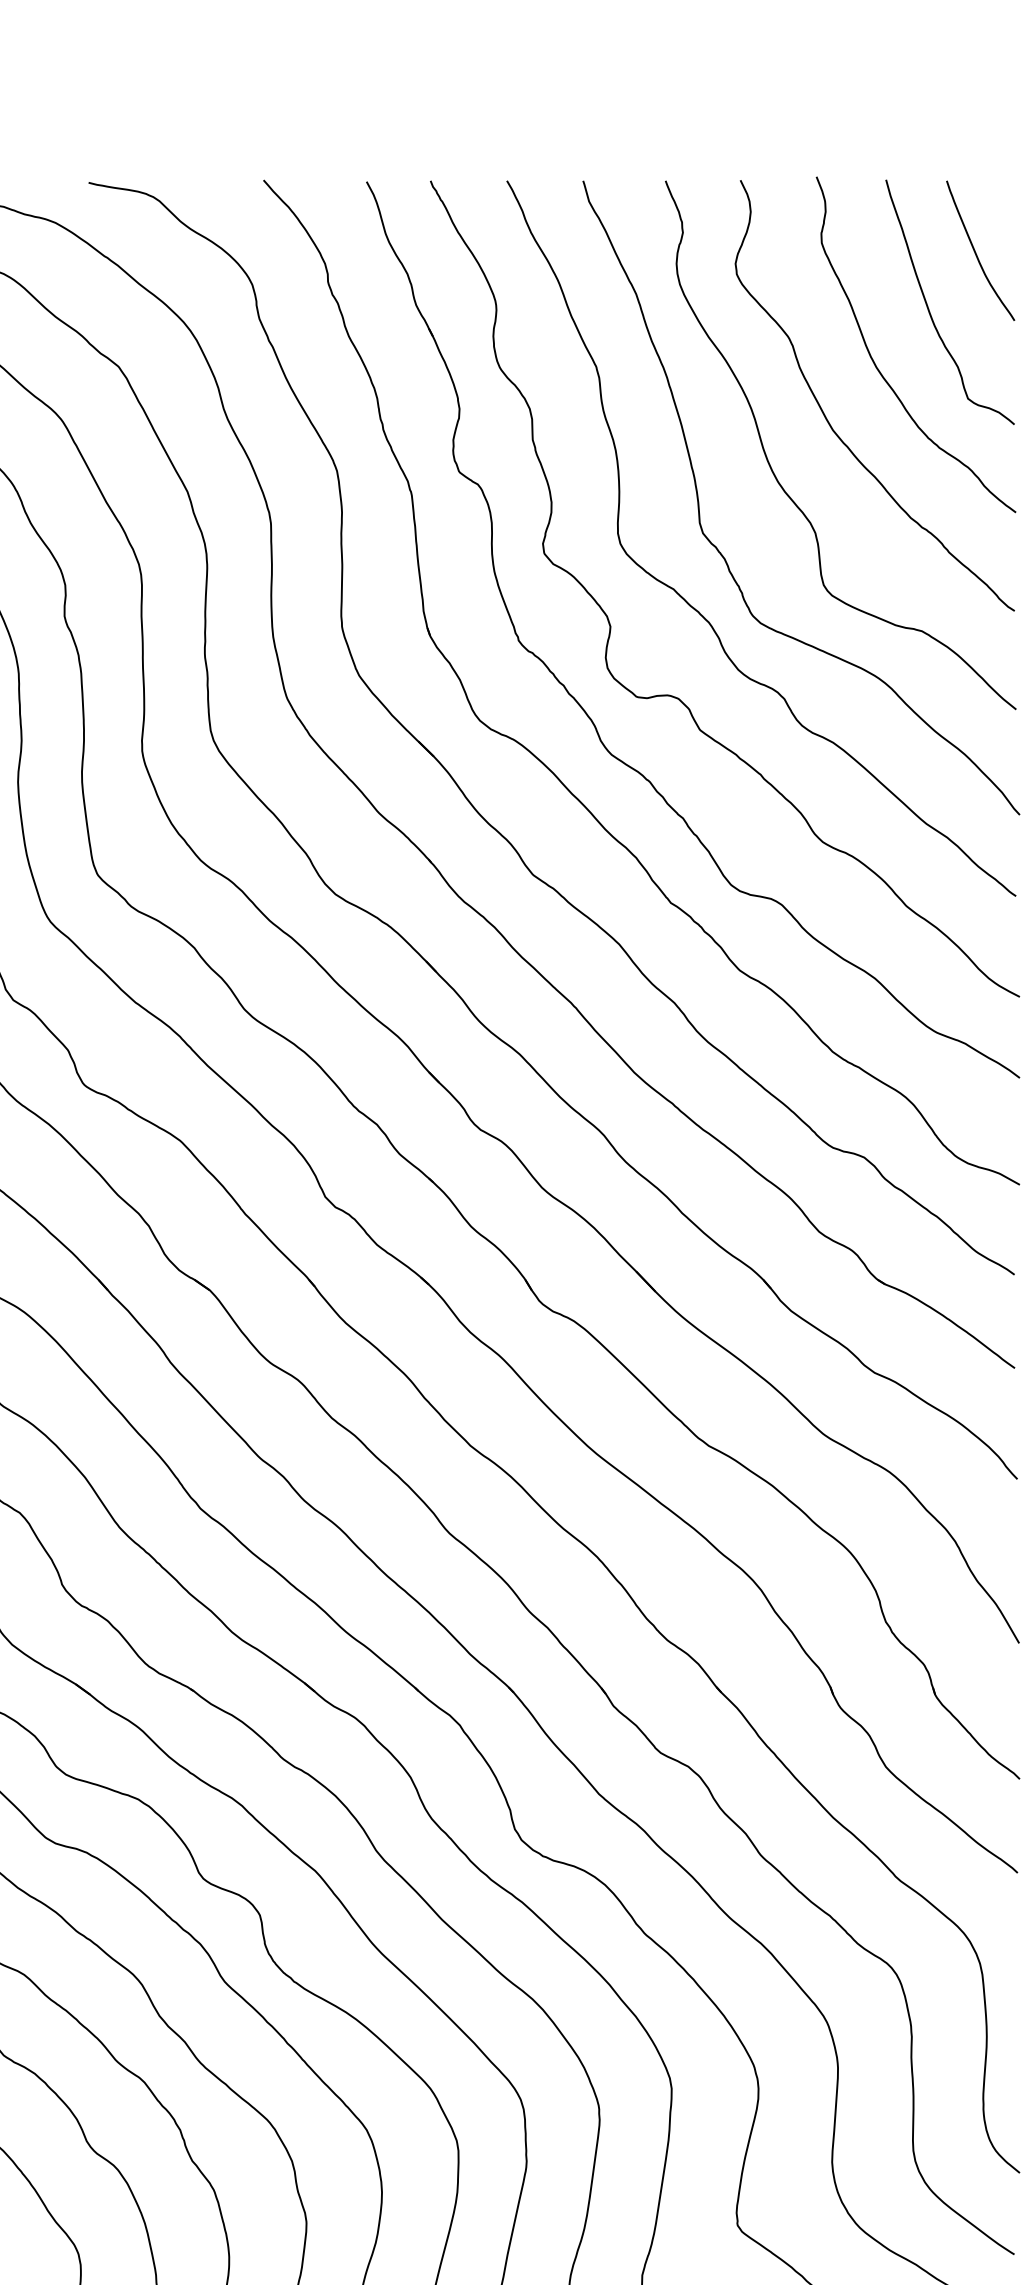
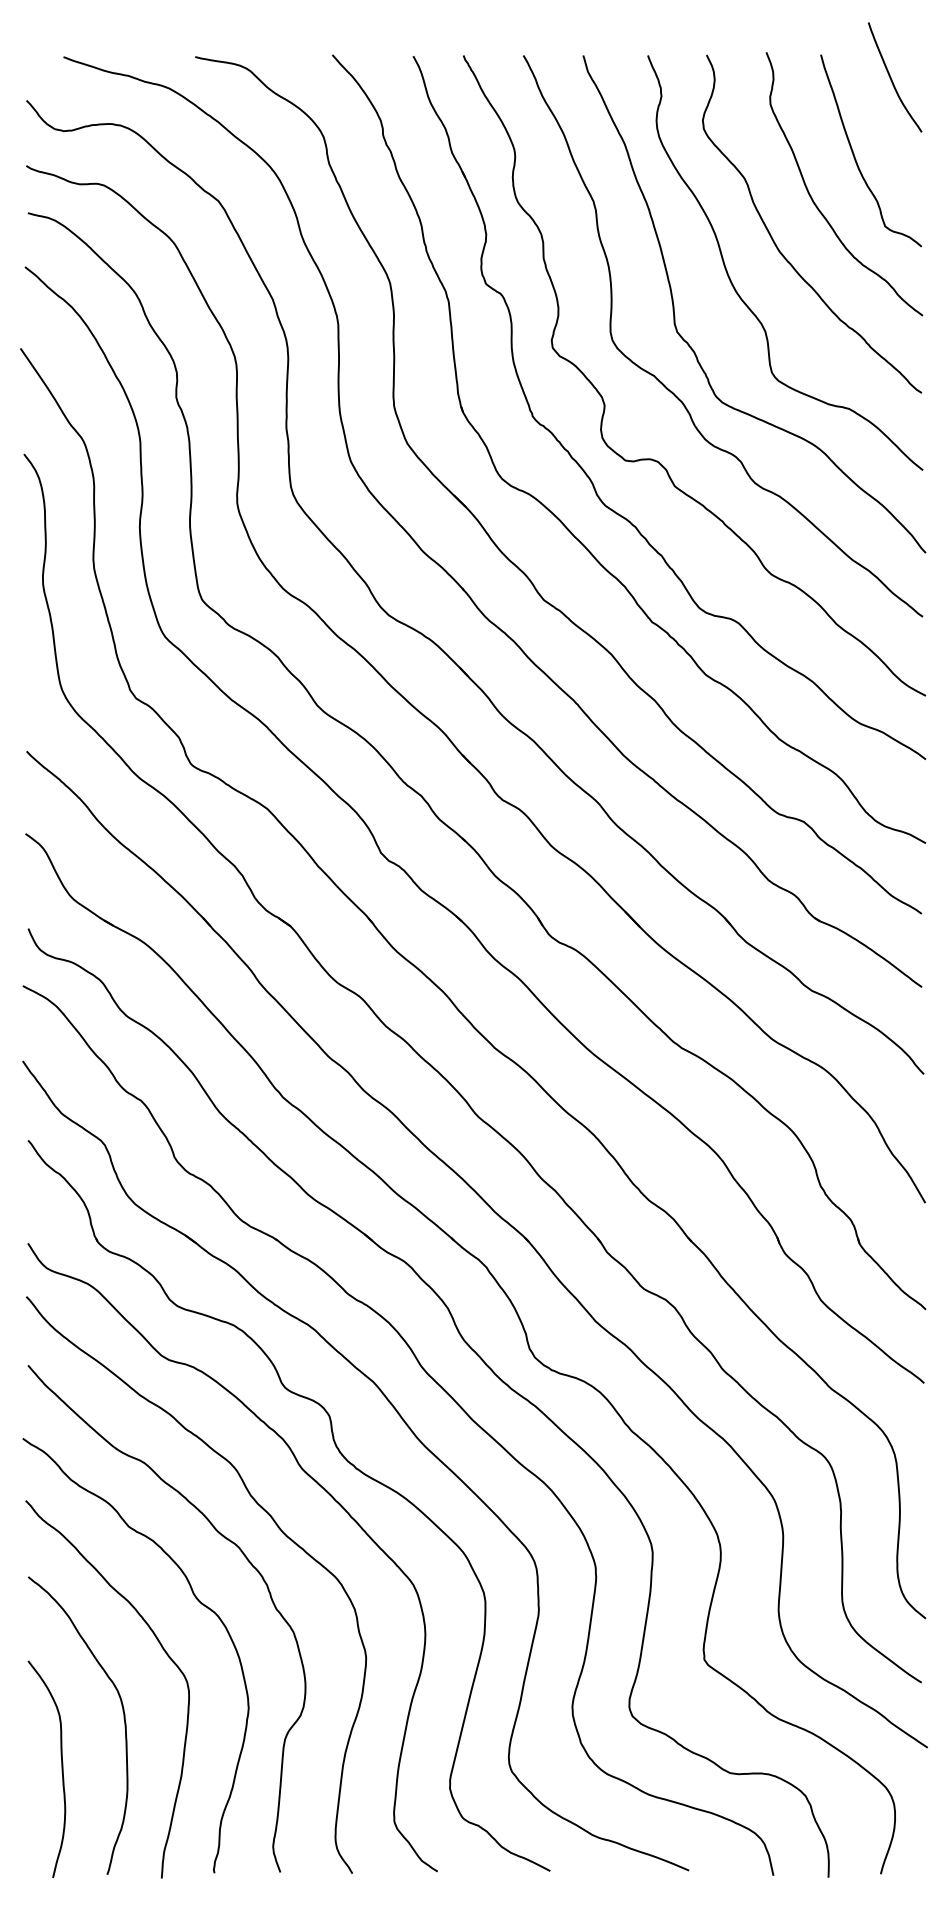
curve: (977, 253) -> (892, 79), moved

